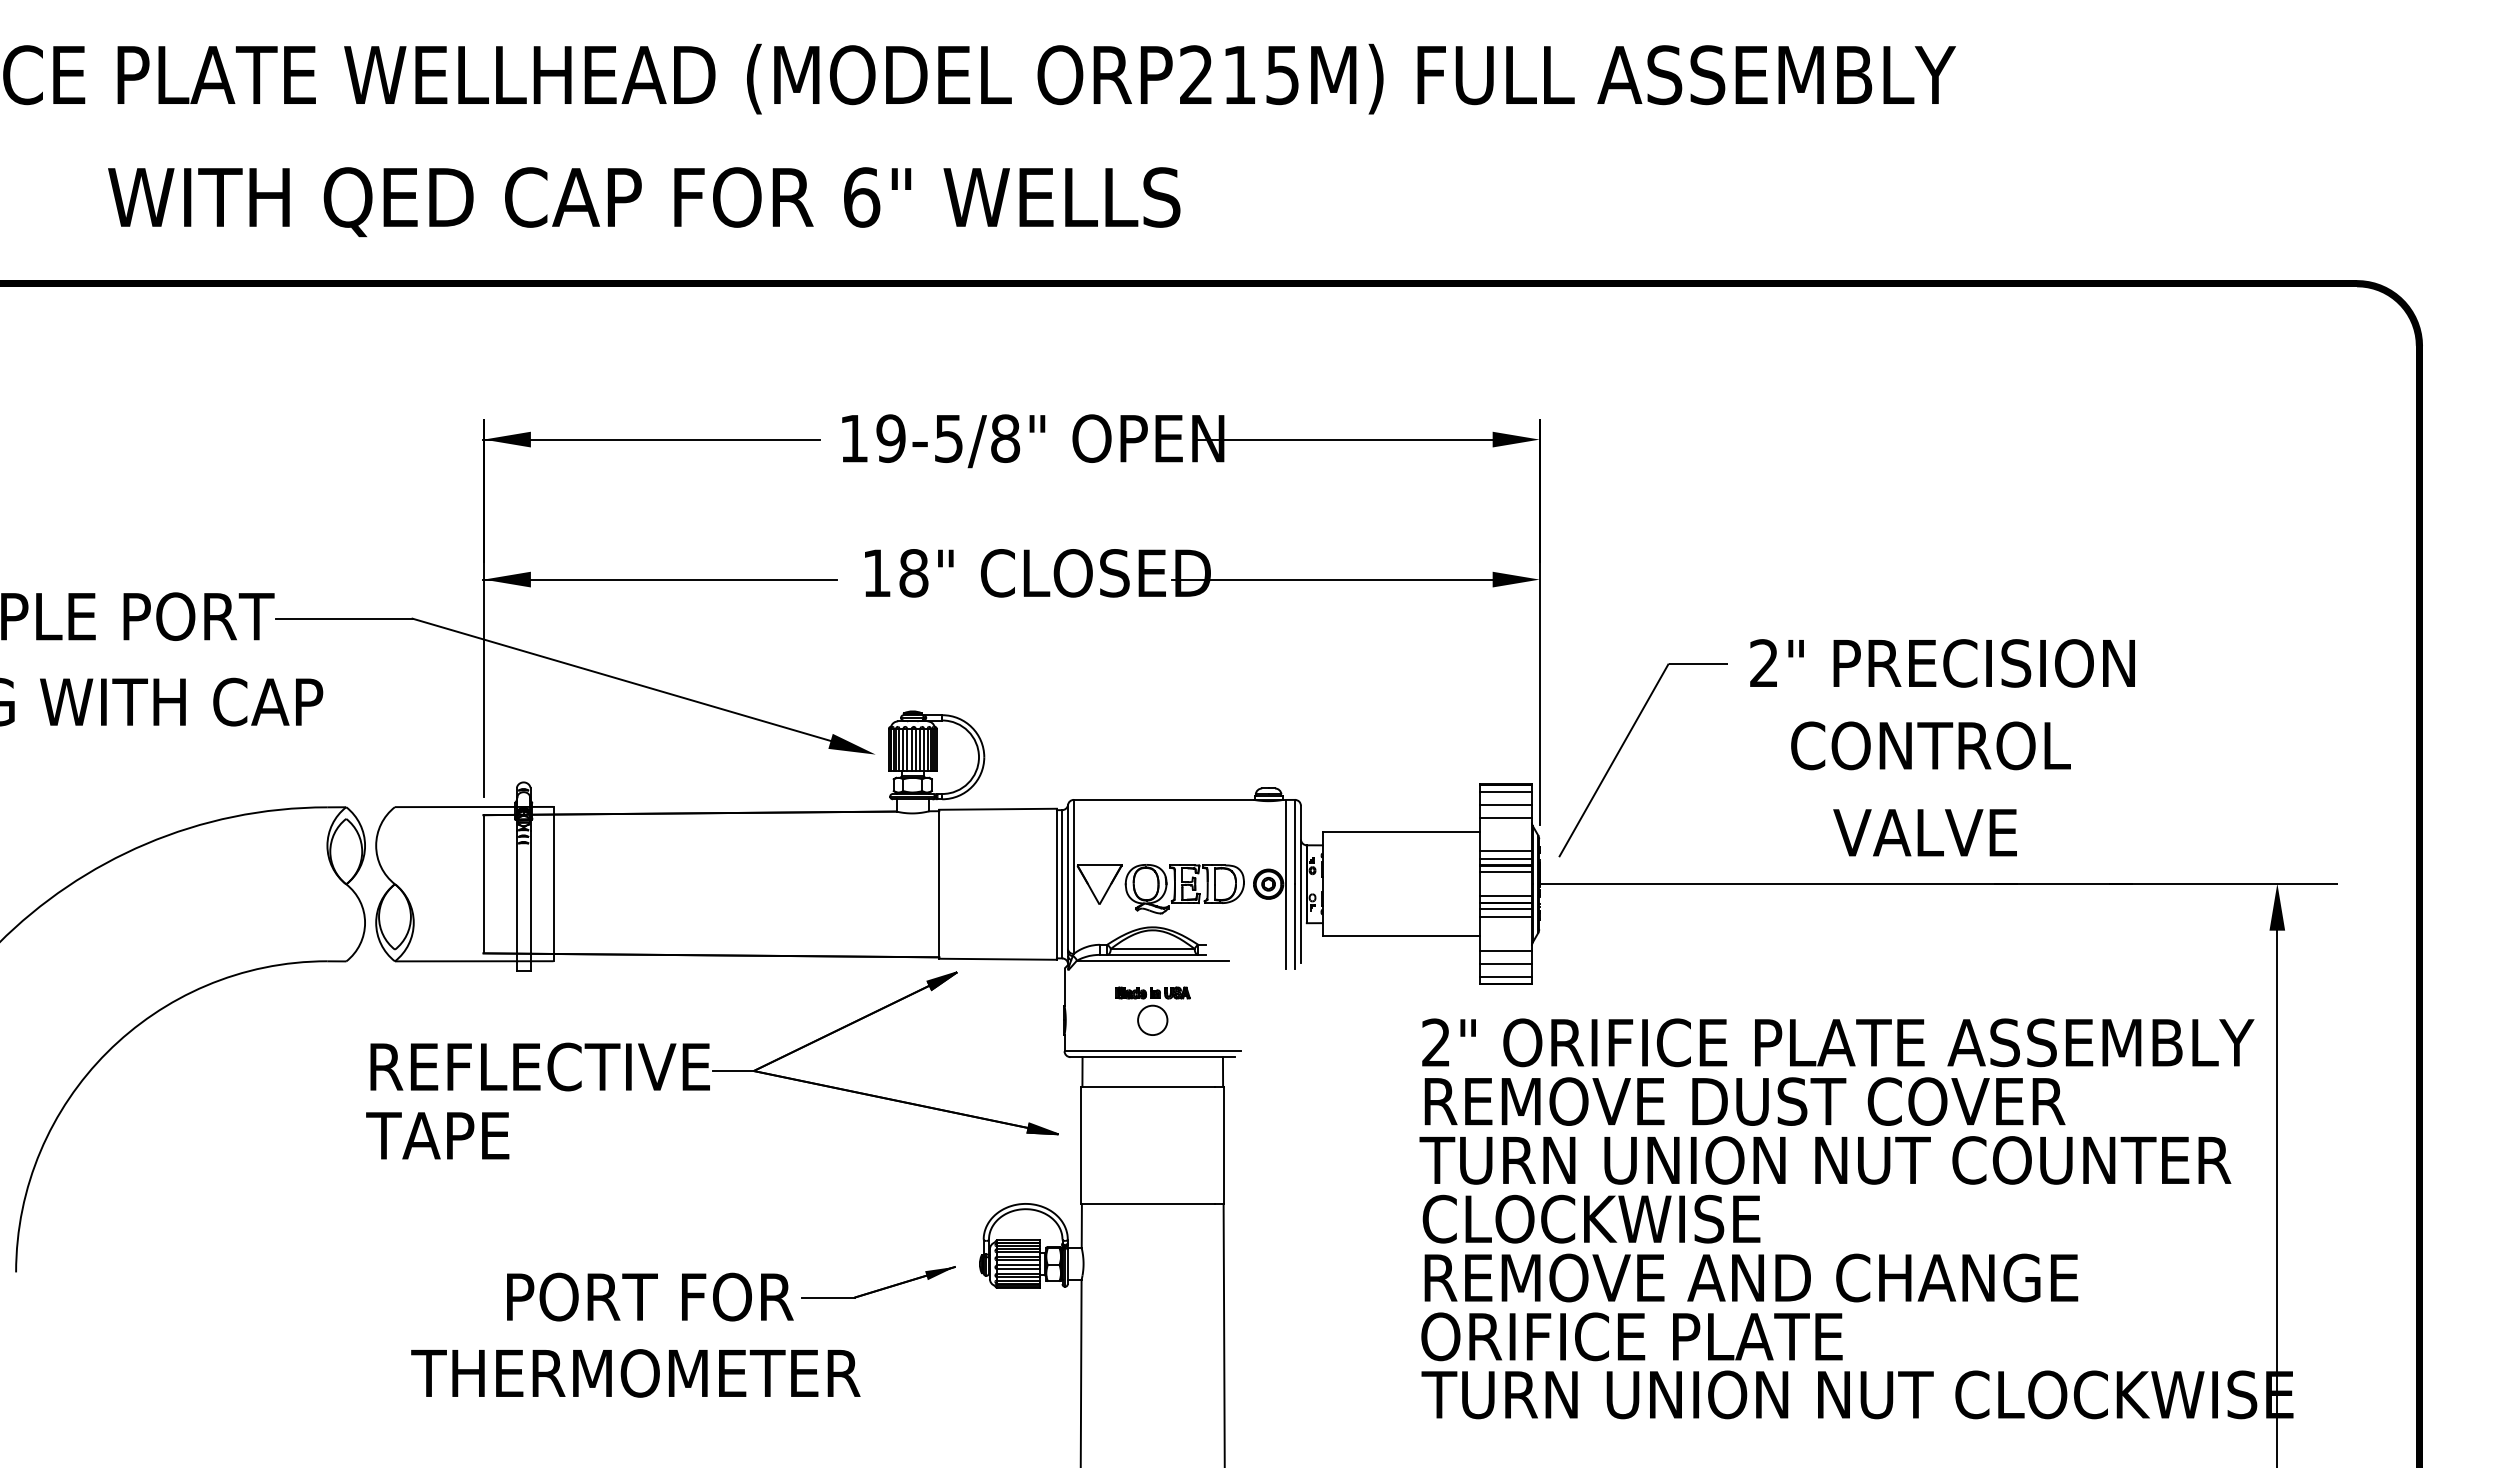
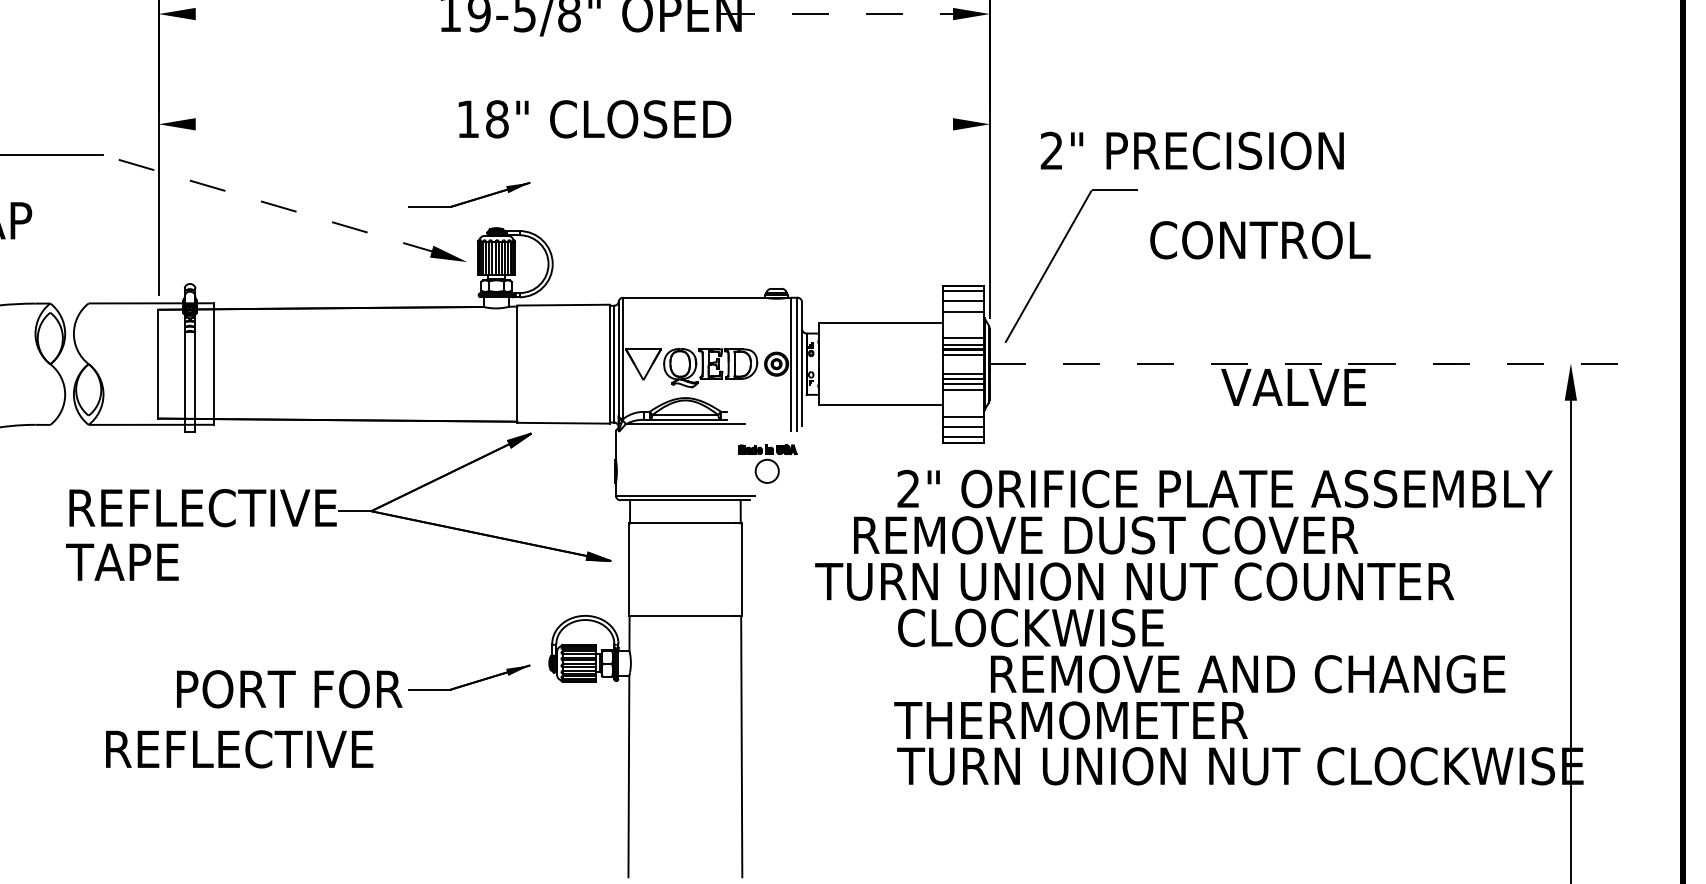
line: (651, 439) -> (290, 13), removed
line: (1352, 439) -> (842, 13), solid -> dashed
line: (660, 579) -> (297, 124), removed
line: (1341, 579) -> (834, 124), removed
text: (1942, 663) -> (1192, 150), moved
part: (880, 675) -> (471, 199), added
line: (625, 680) -> (270, 203), solid -> dashed
text: (1930, 745) -> (1259, 239), moved
text: (1924, 832) -> (1293, 387), moved
line: (1938, 883) -> (1304, 363), solid -> dashed
part: (1152, 1010) -> (767, 463), moved
text: (1744, 1101) -> (1105, 535), moved
text: (1825, 1160) -> (1134, 581), moved
text: (1751, 1277) -> (1248, 673), moved
text: (1642, 1336) -> (1071, 720), ORIFICE PLATE -> THERMOMETER
text: (635, 1373) -> (278, 749), THERMOMETER -> REFLECTIVE

